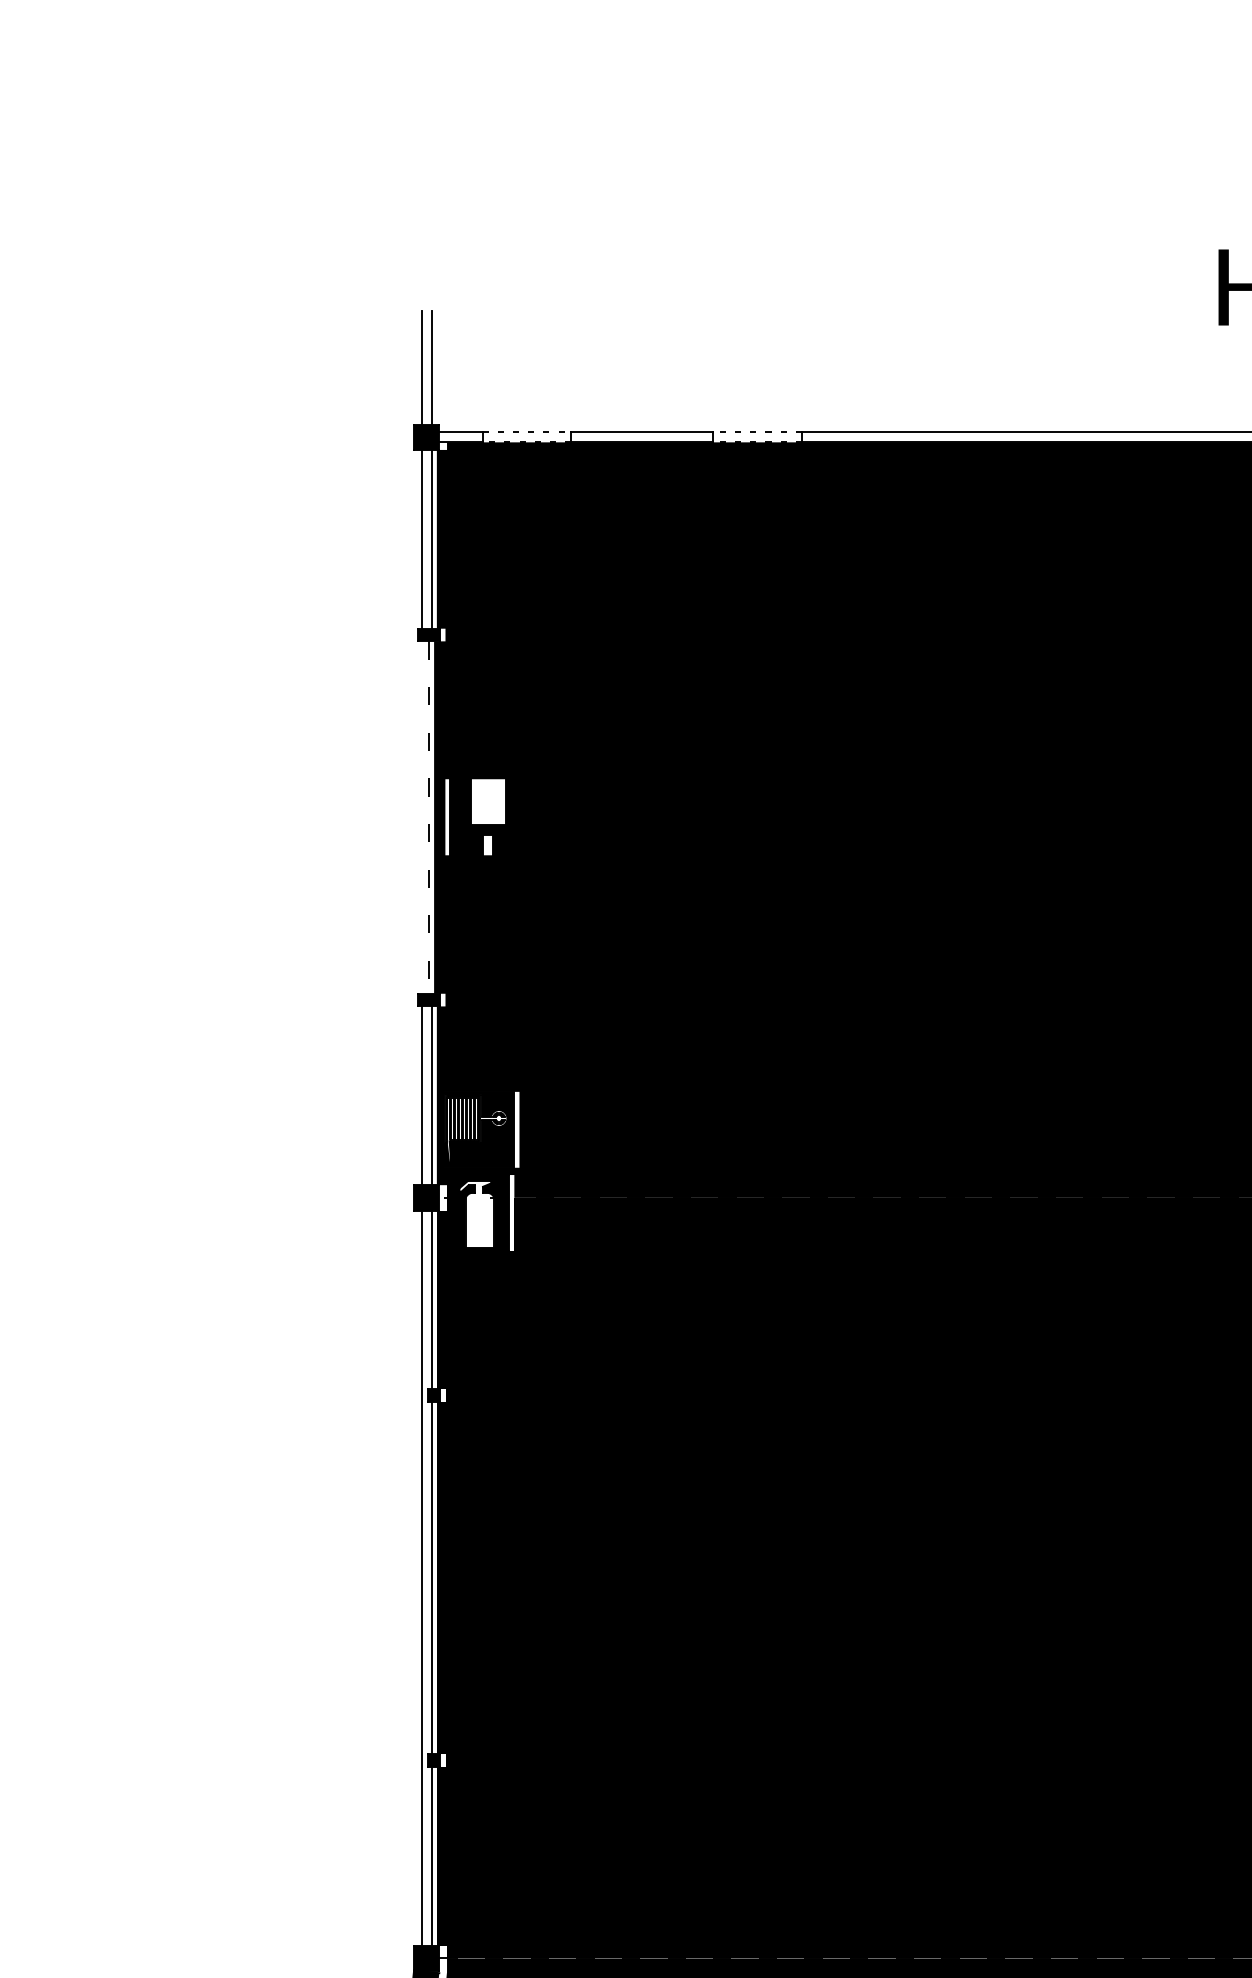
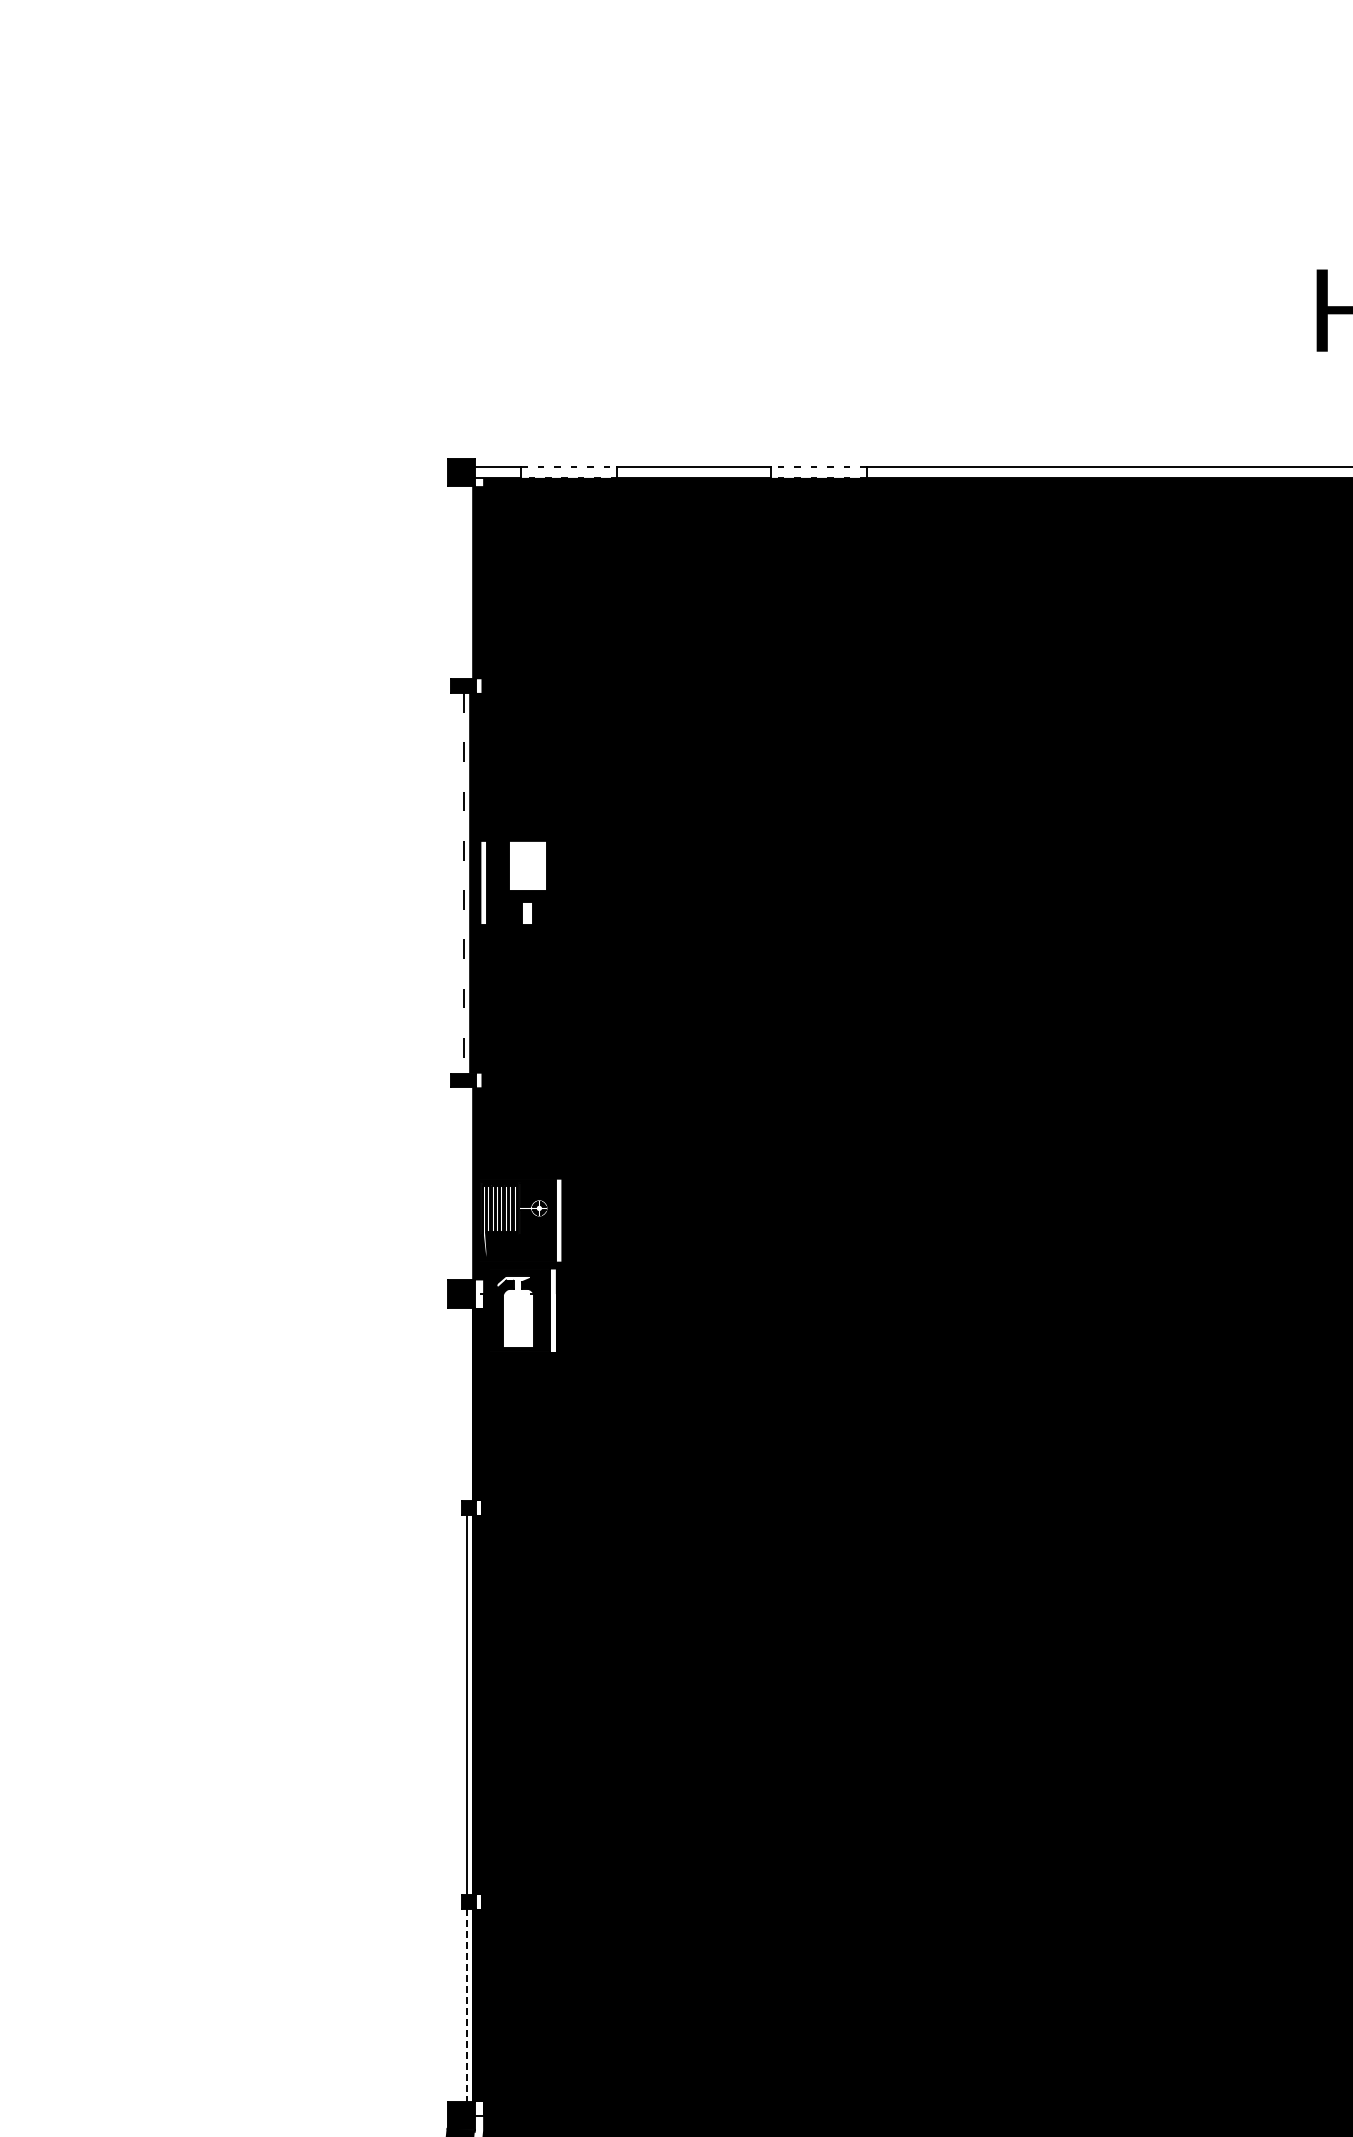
line: (421, 366) -> (455, 396), removed
line: (431, 366) -> (466, 396), removed
line: (421, 539) -> (455, 582), removed
line: (431, 539) -> (466, 582), removed
line: (421, 1095) -> (455, 1183), removed
line: (431, 1095) -> (466, 1183), removed
line: (431, 1299) -> (466, 1403), removed
line: (421, 1577) -> (455, 1704), removed
line: (431, 1856) -> (466, 2005), solid -> dashed

